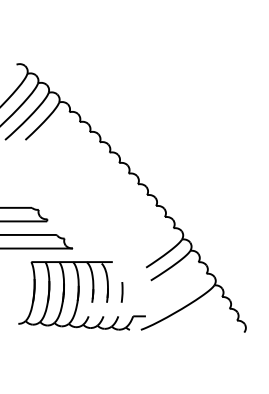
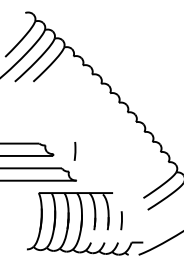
line: (70, 216) -> (74, 151), added

